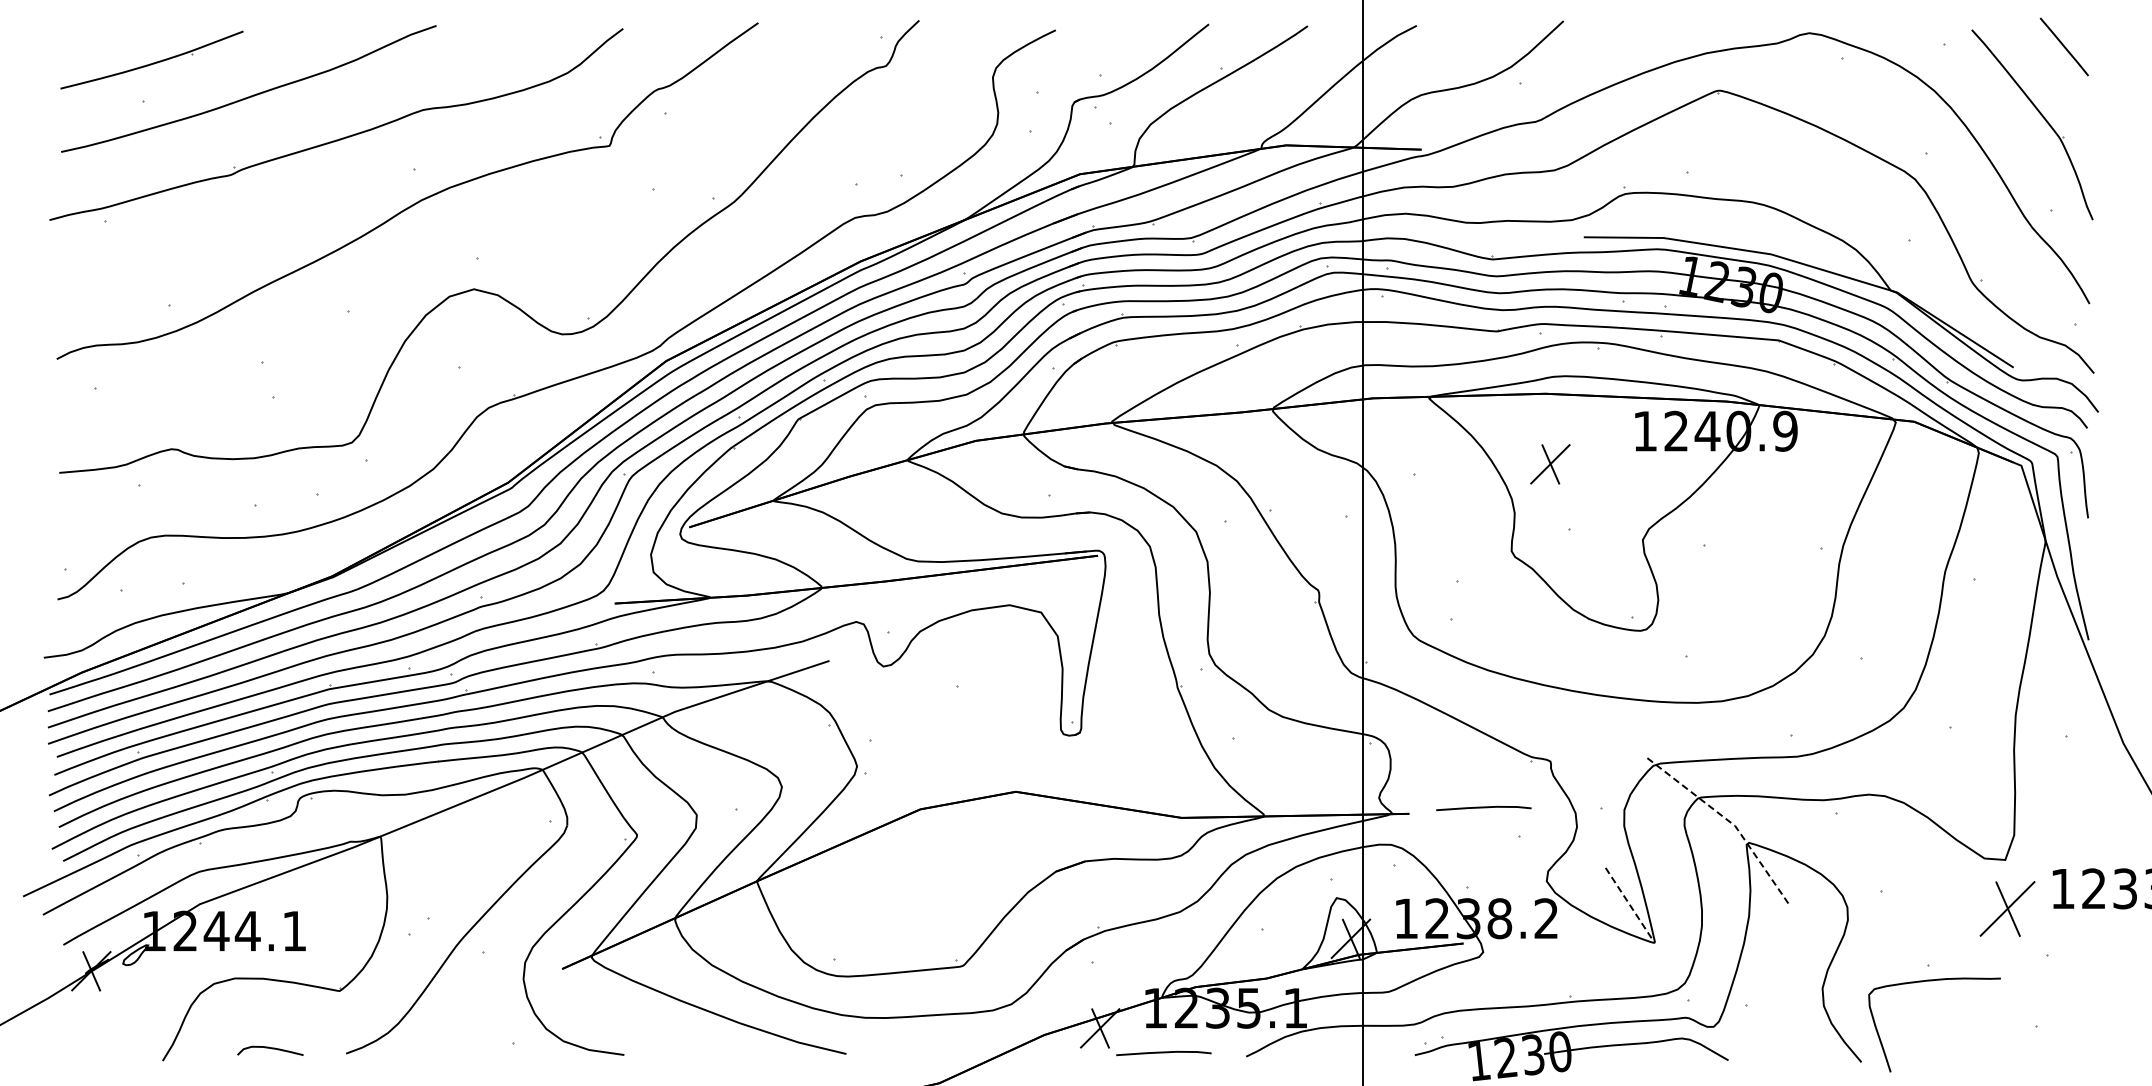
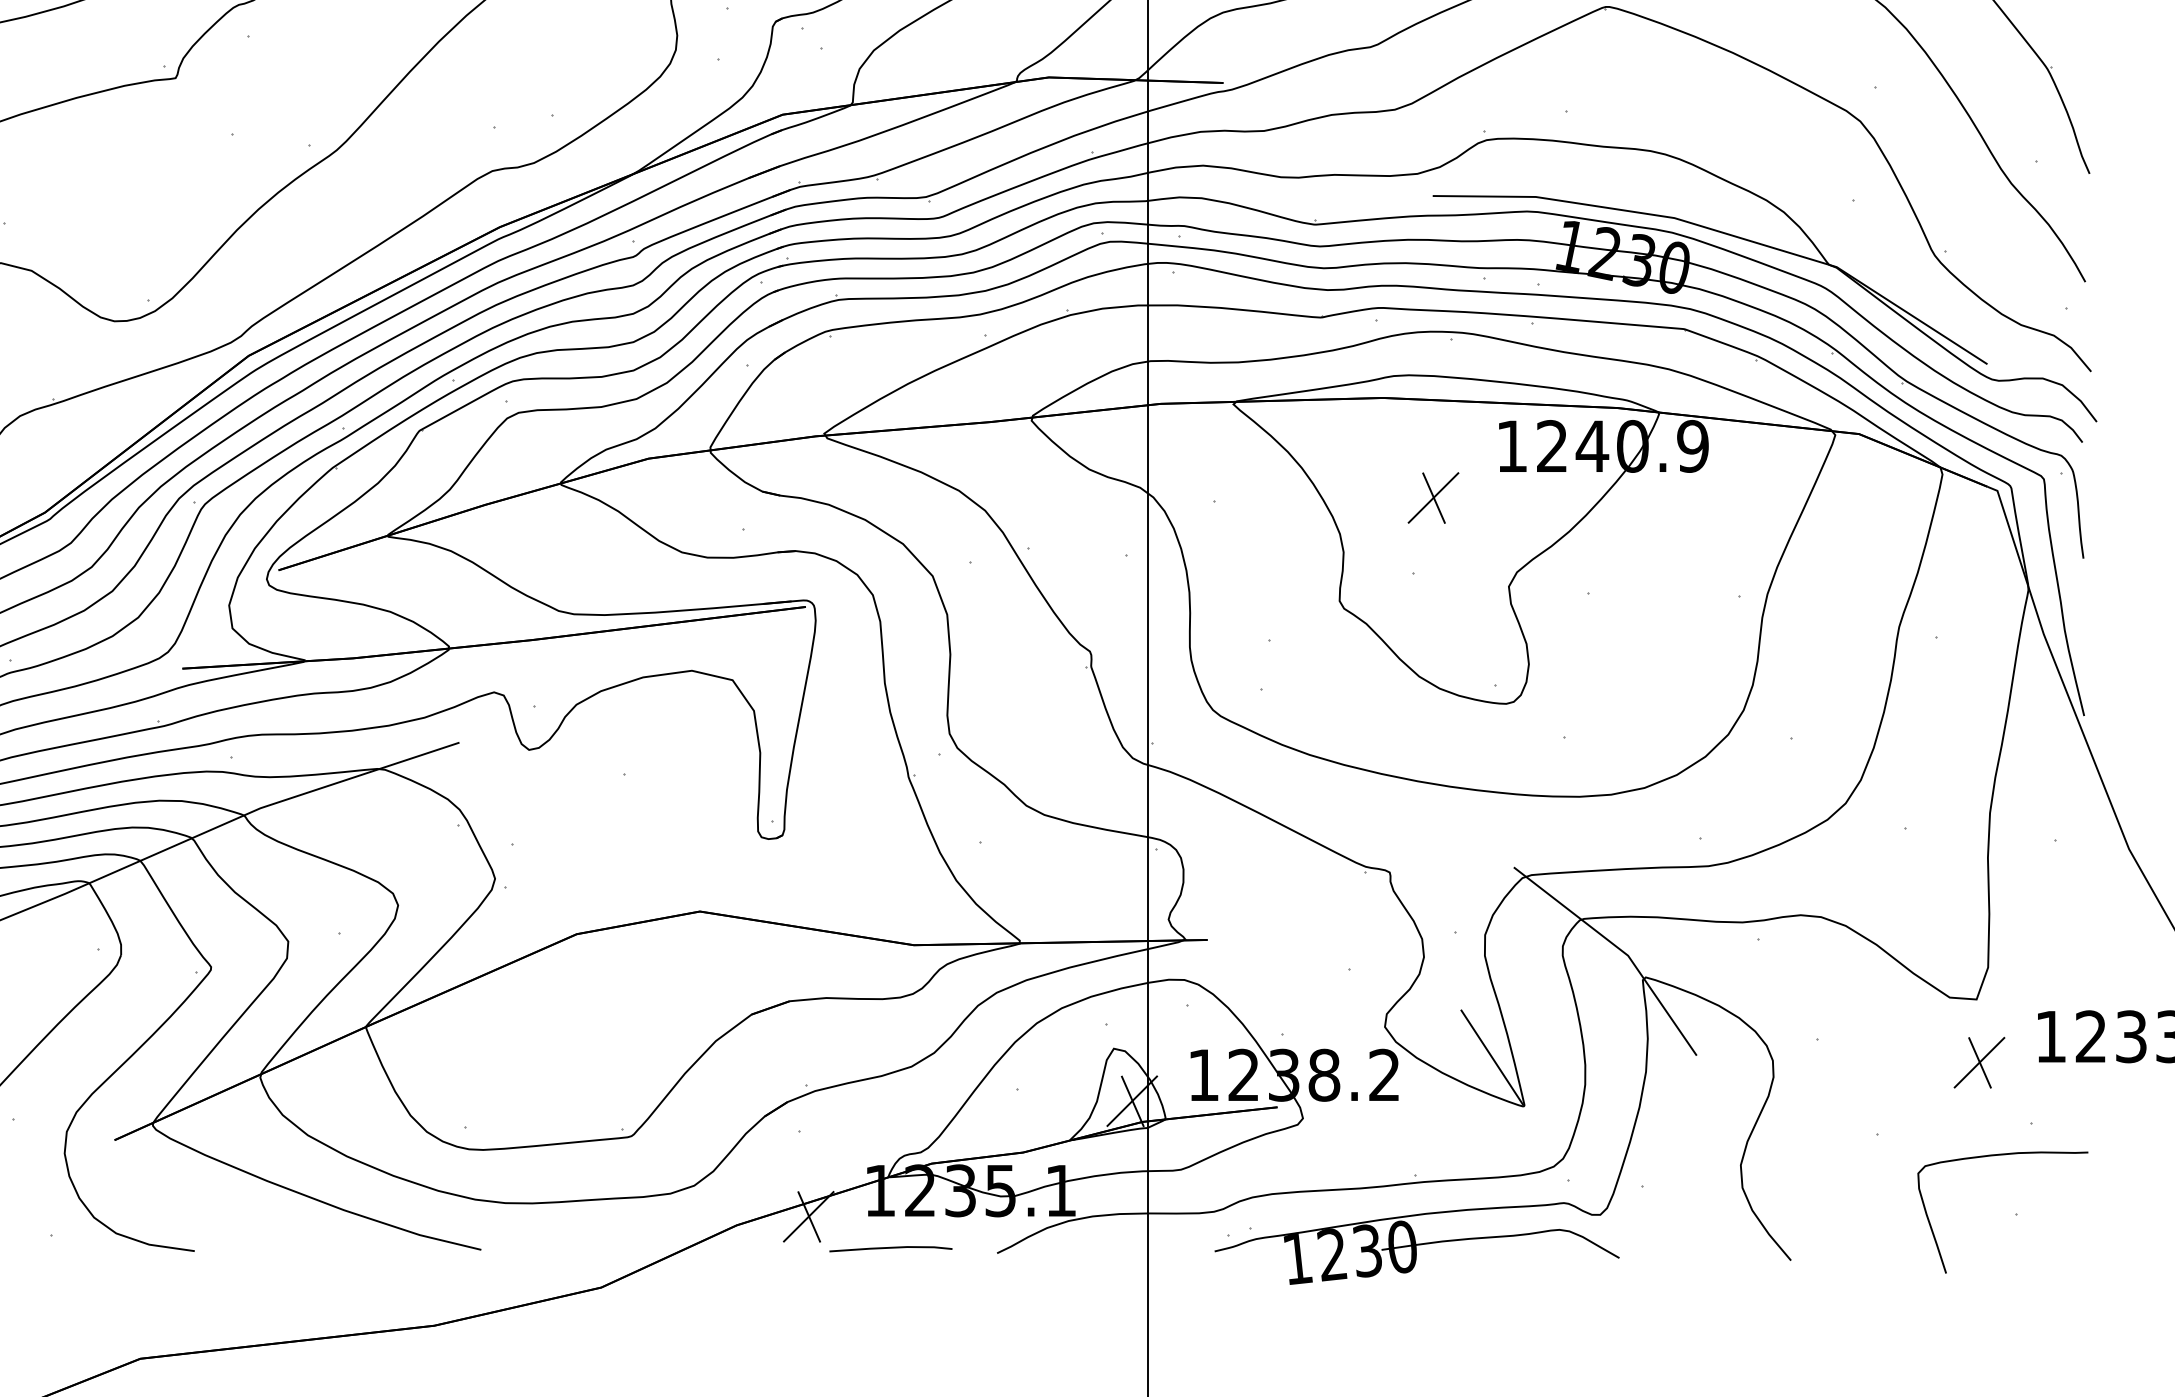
part: (1550, 464) -> (1433, 498), moved
line: (1483, 808) -> (1303, 933), removed
line: (1728, 820) -> (1619, 948), dashed -> solid
line: (1630, 905) -> (1493, 1058), dashed -> solid
part: (2007, 908) -> (1979, 1062), size x0.71
curve: (1933, 981) -> (2001, 1156), moved

